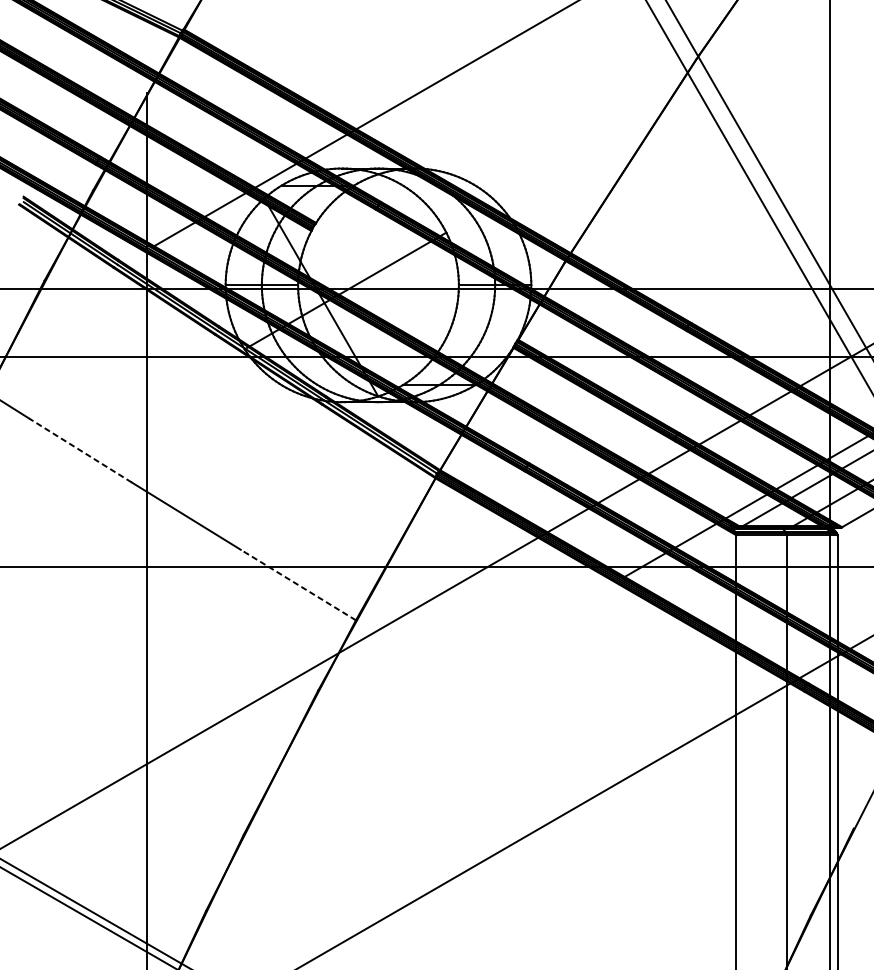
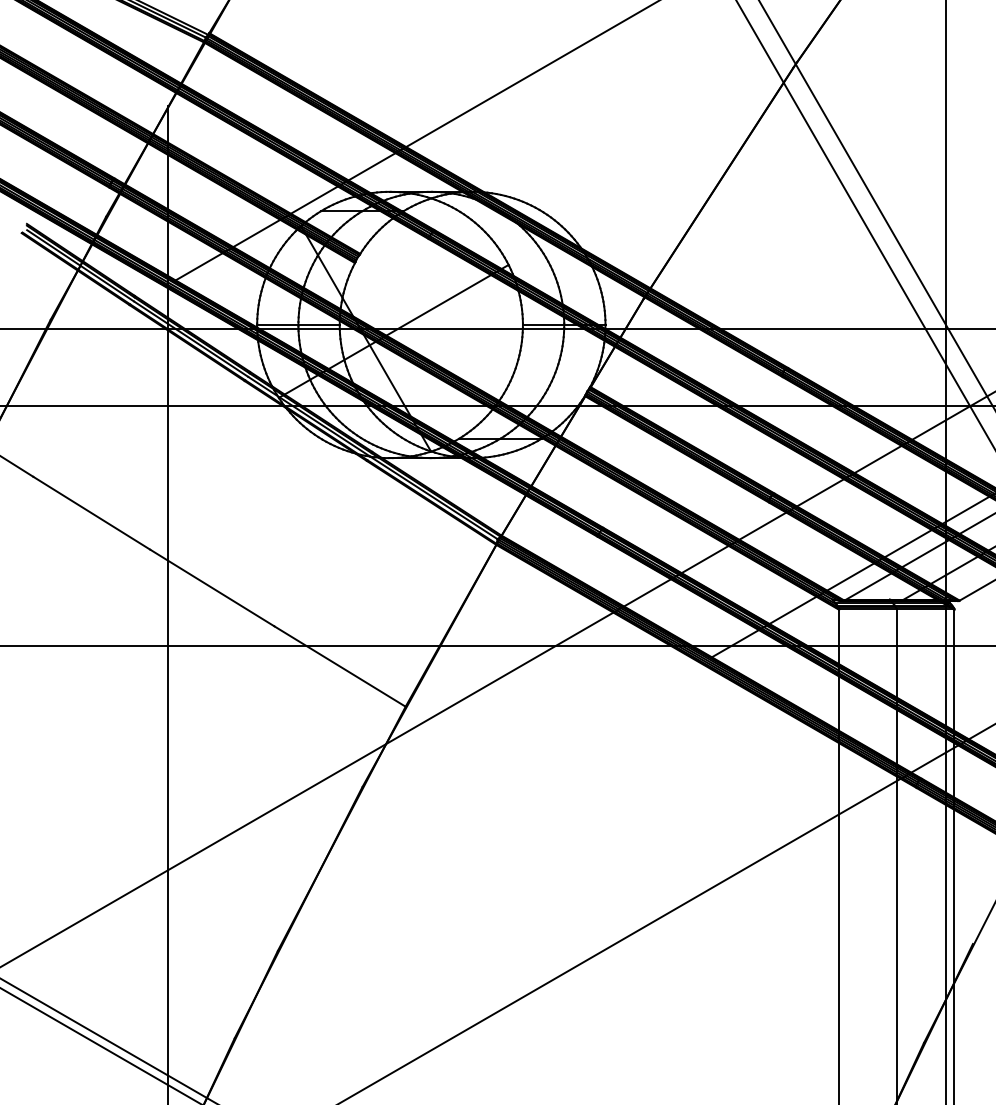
line: (80, 450) -> (91, 513), dashed -> solid
line: (298, 585) -> (340, 666), dashed -> solid

